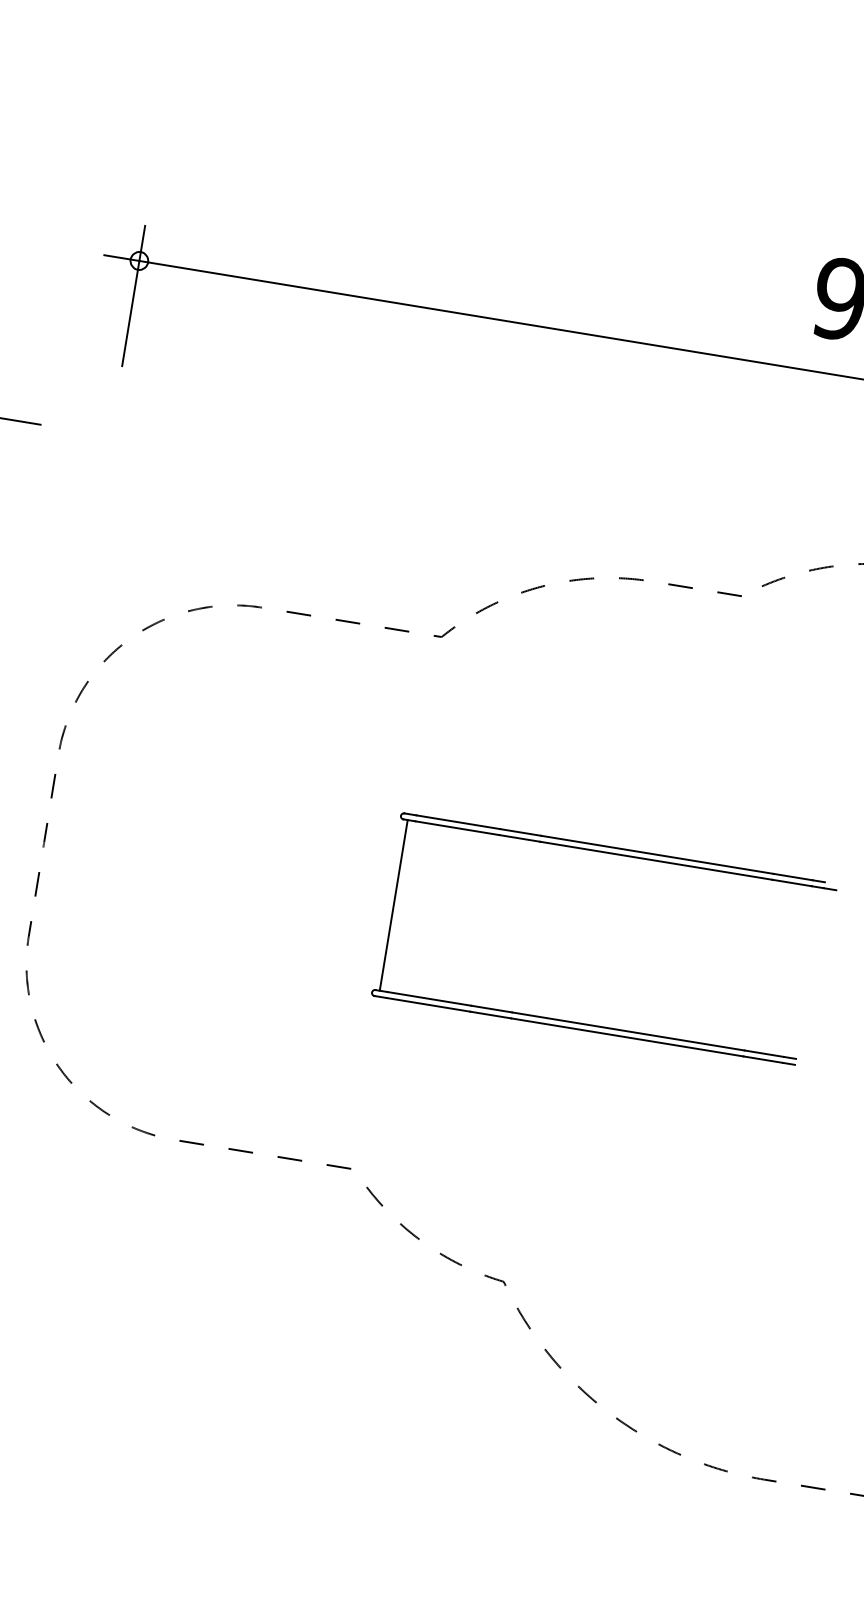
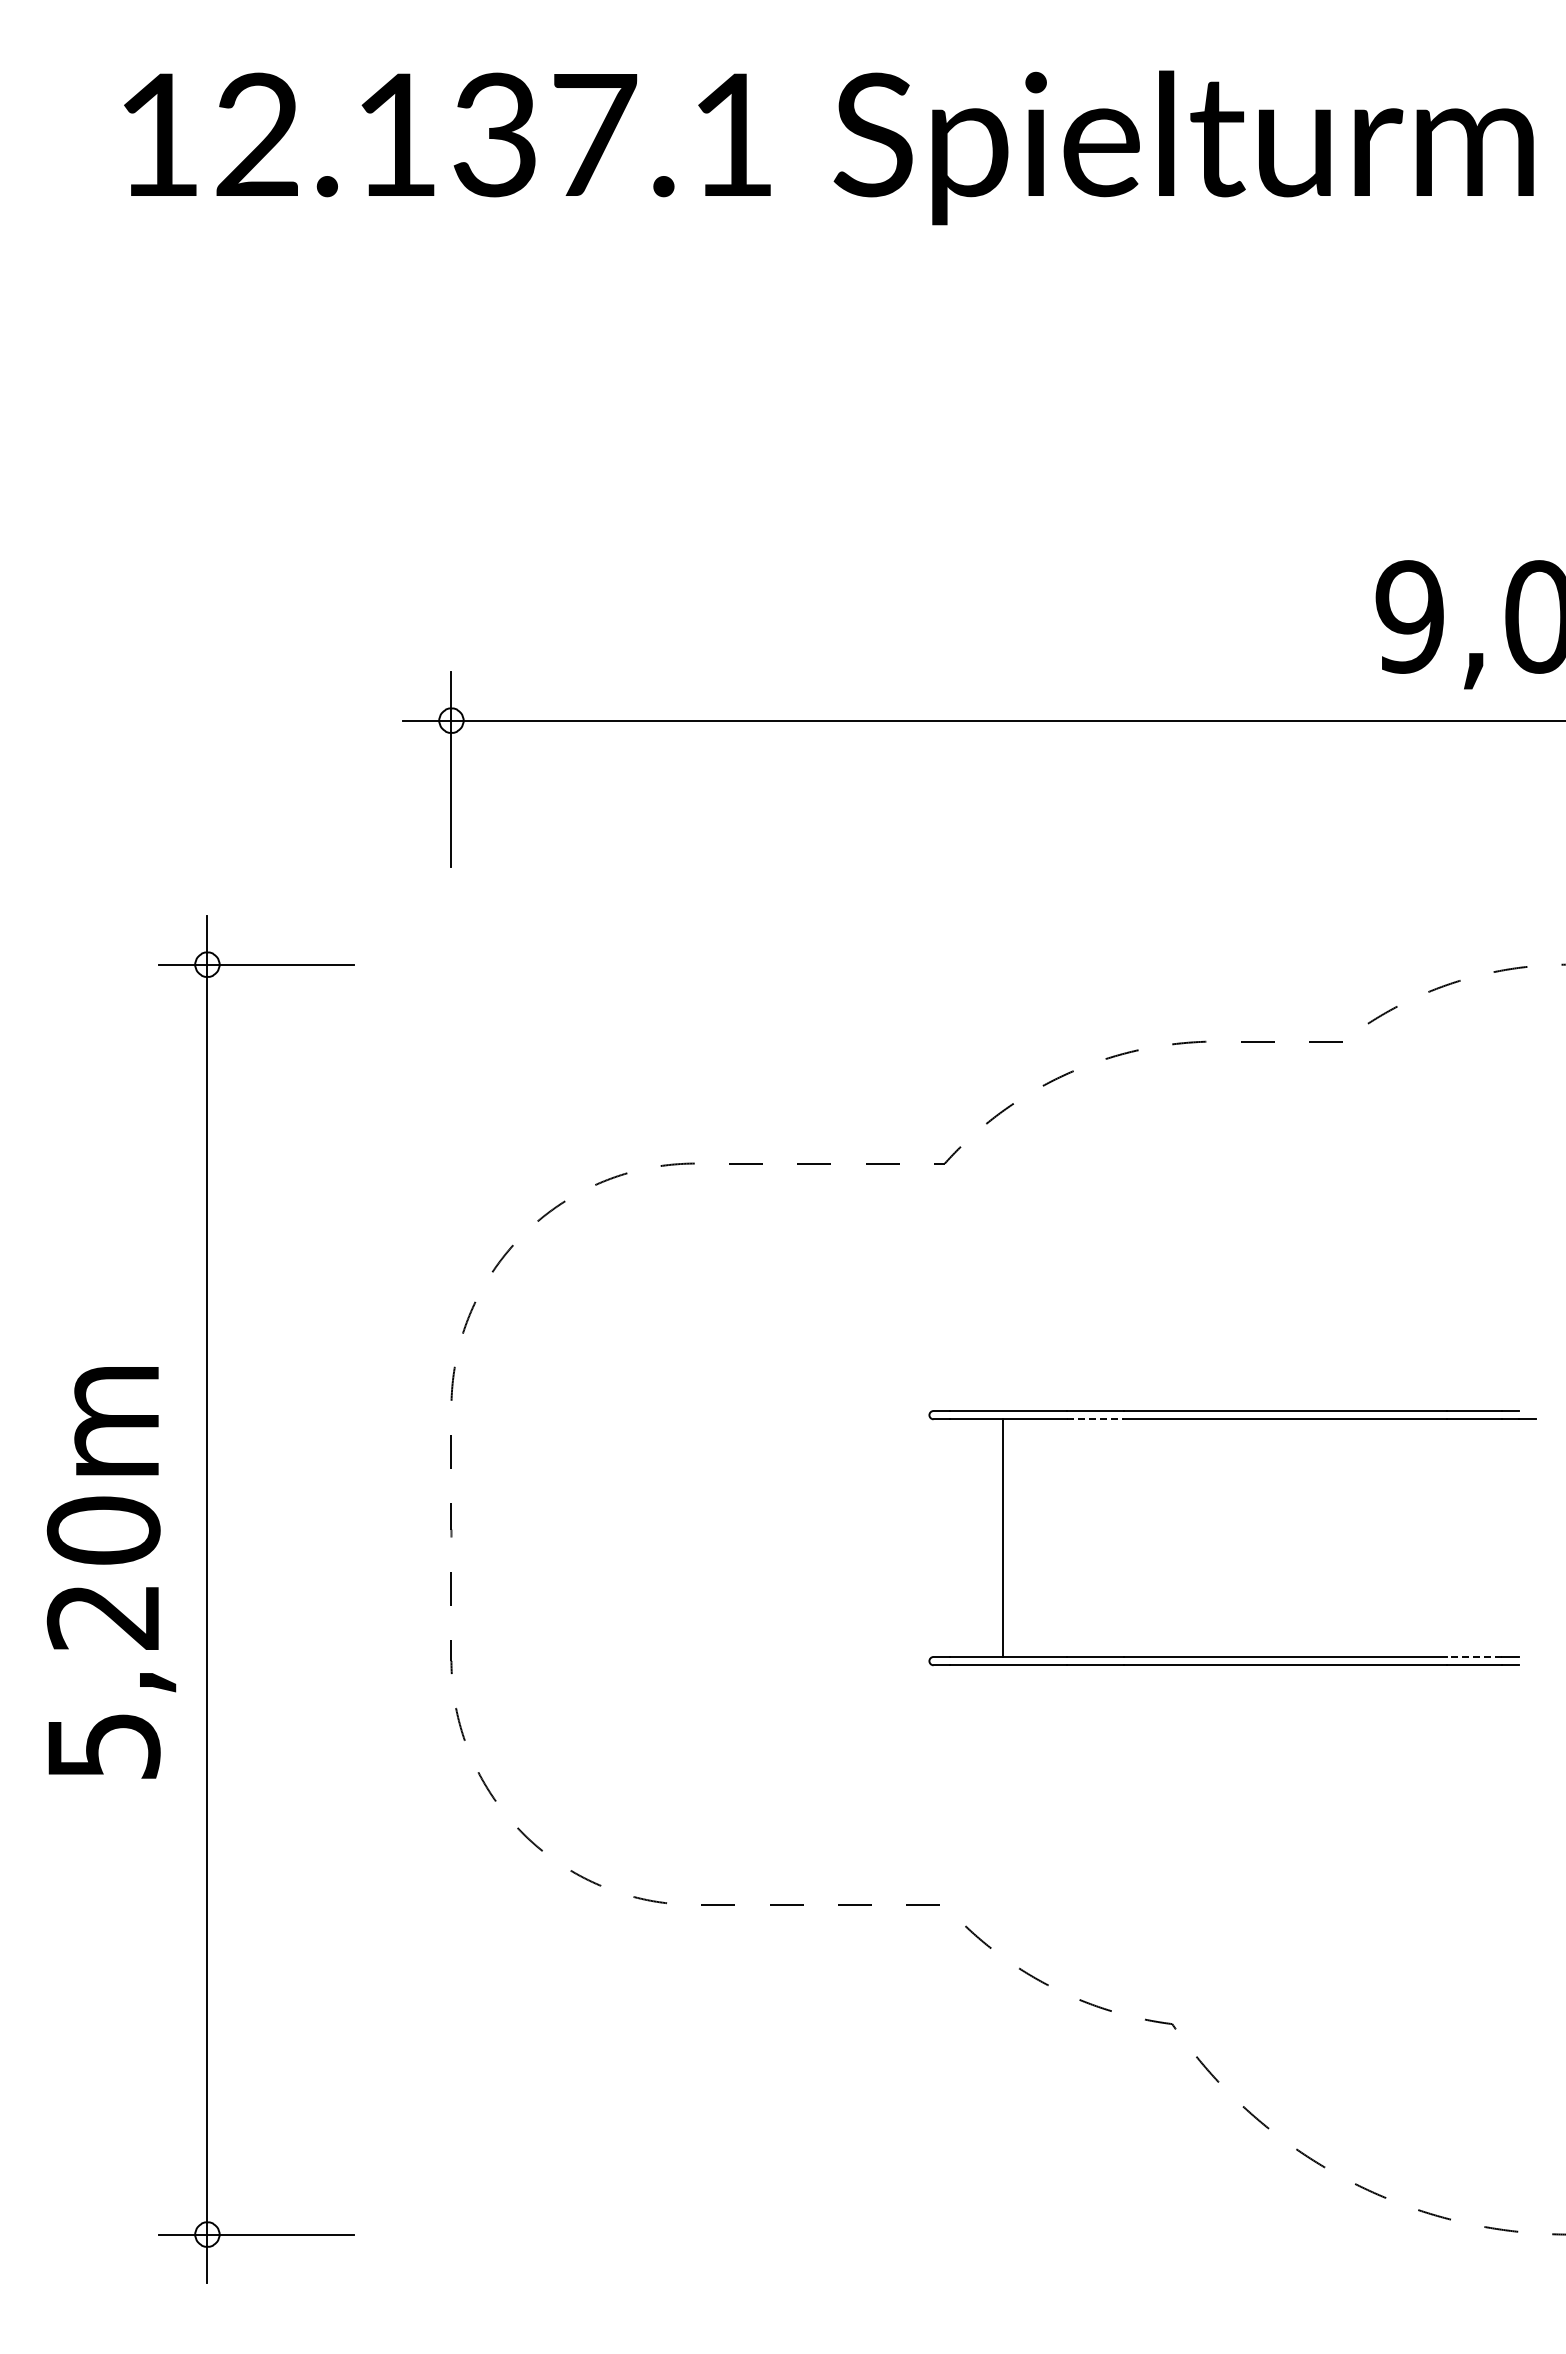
line: (519, 838) -> (1095, 1419), solid -> dashed
line: (393, 904) -> (1002, 1537), moved
line: (764, 1053) -> (1474, 1656), solid -> dashed

